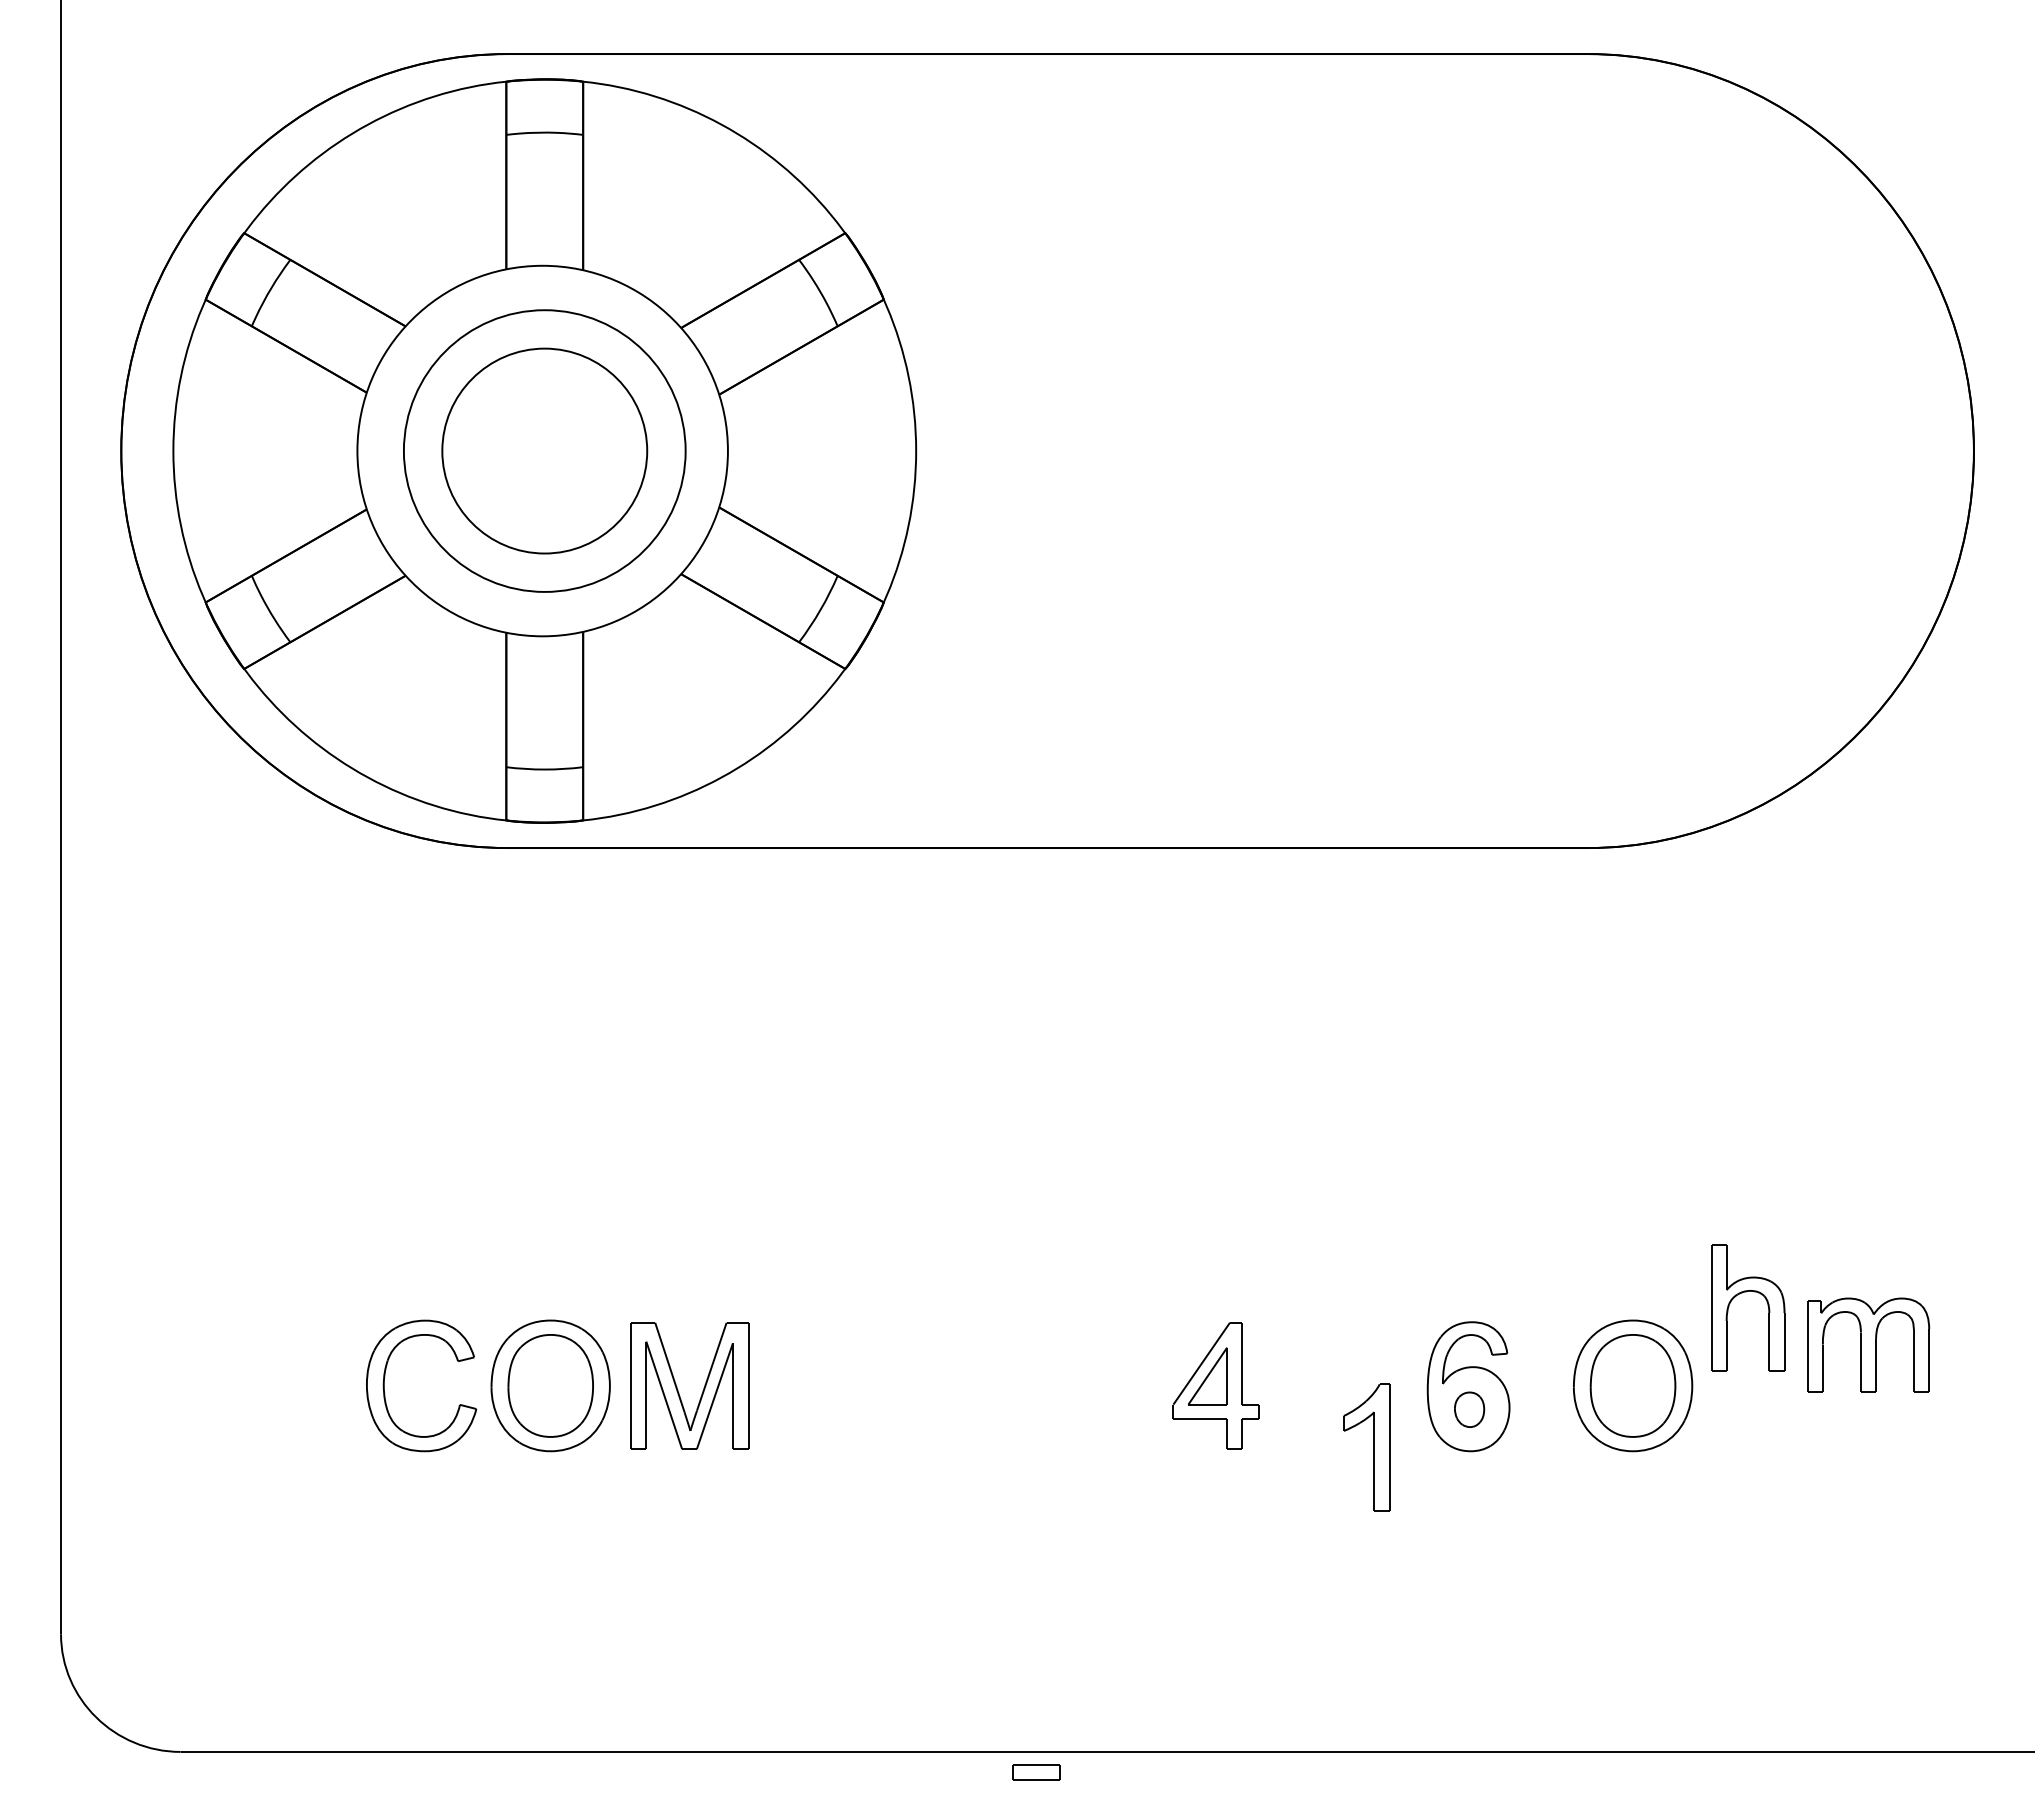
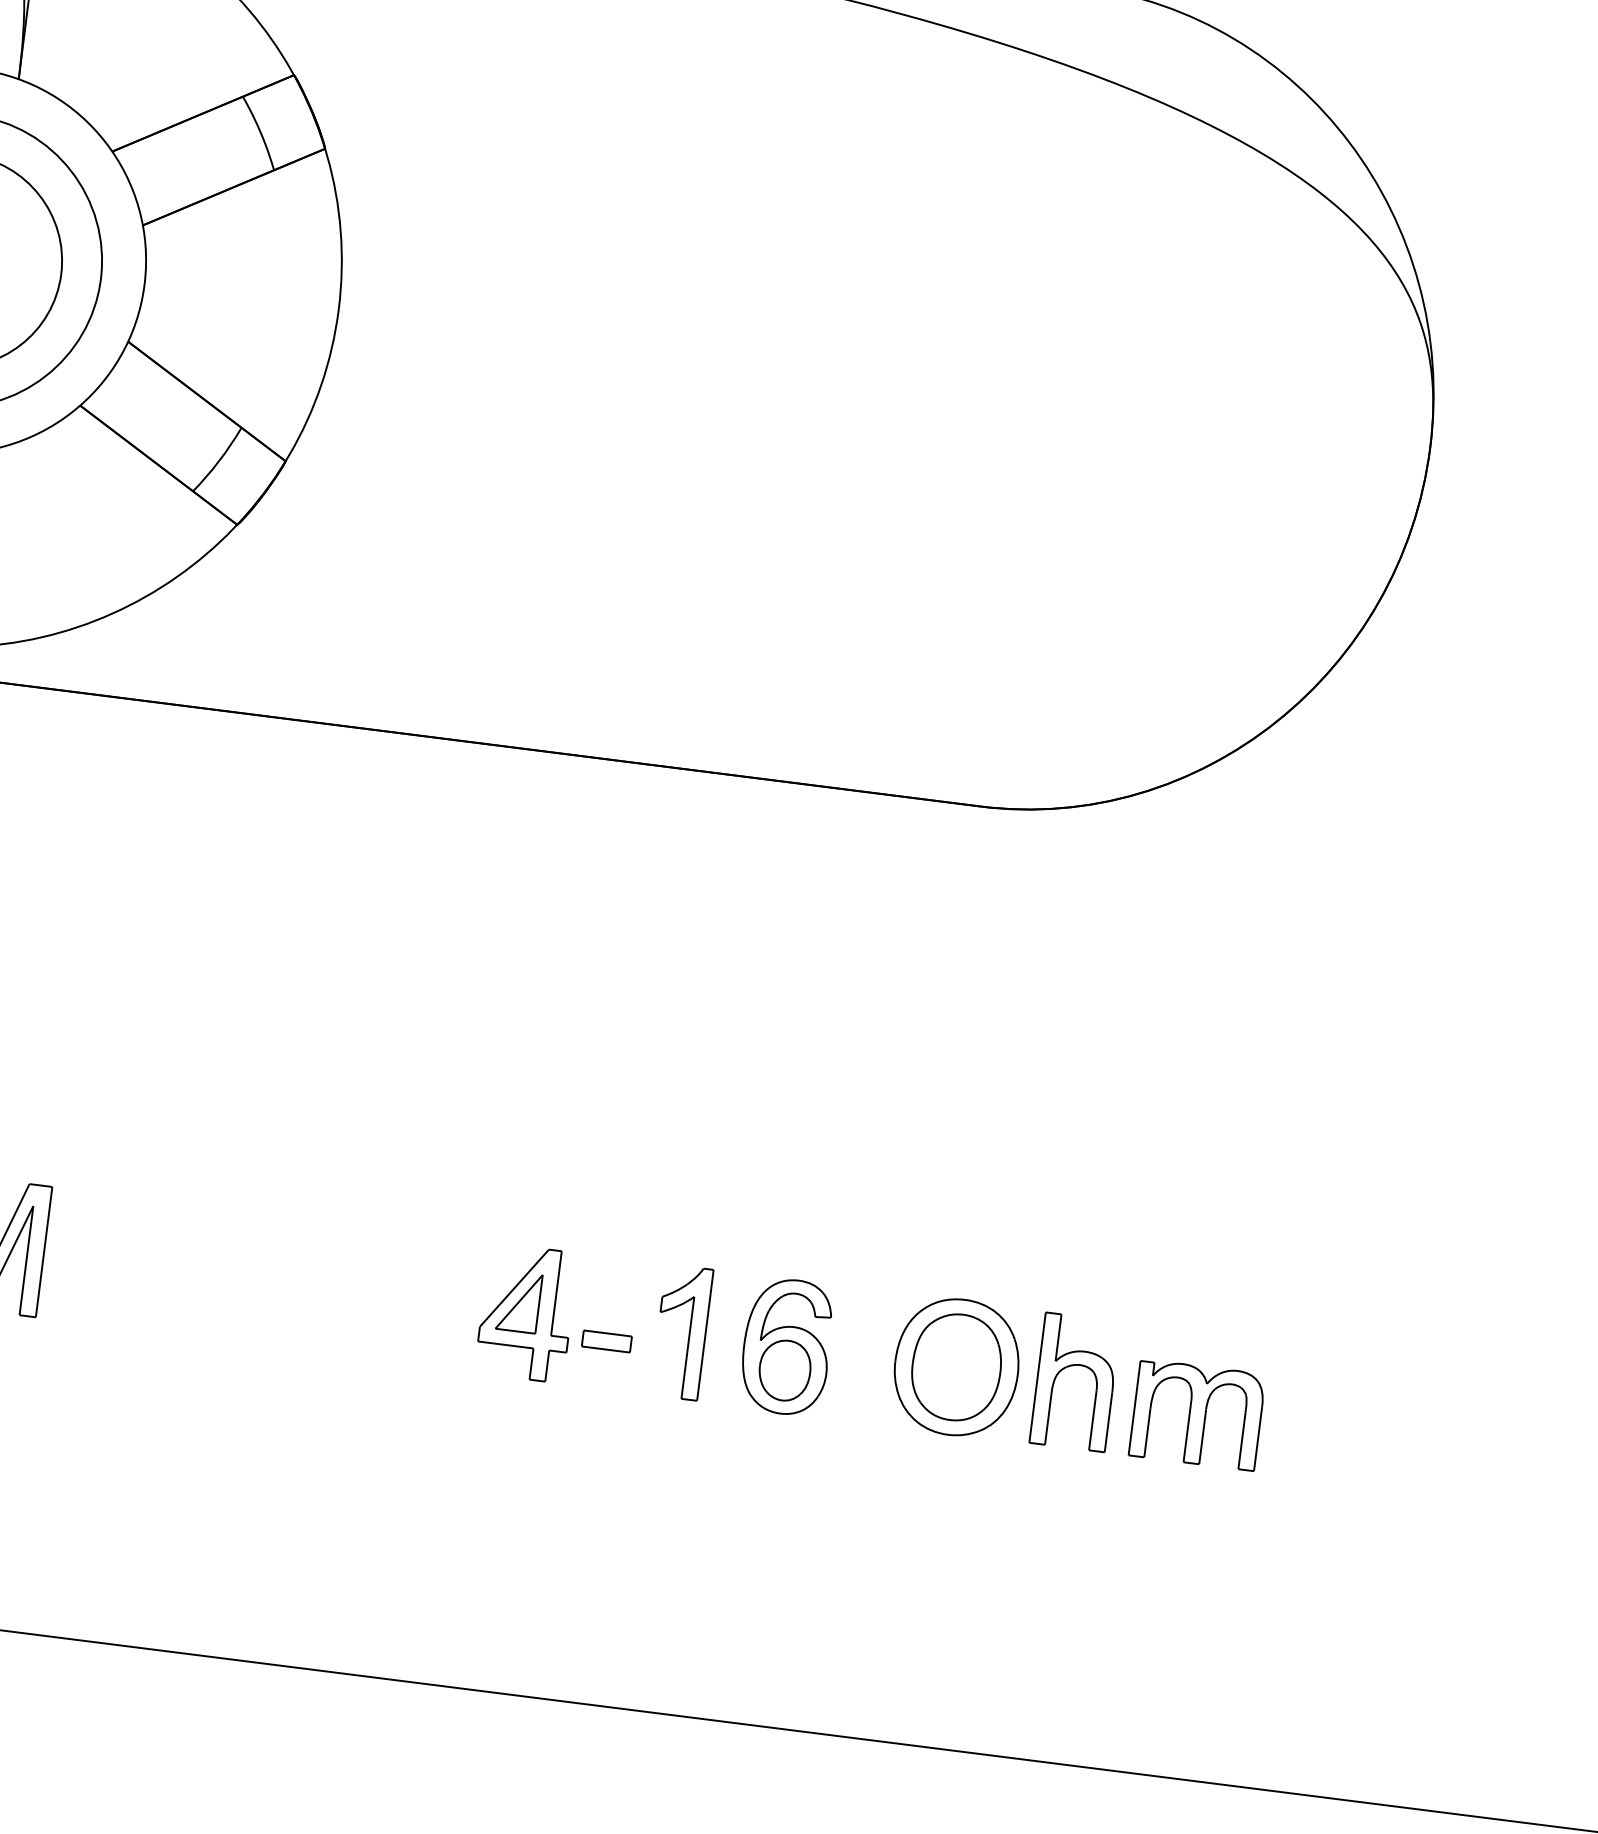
part: (1746, 1292) -> (1075, 1366), moved
part: (1868, 1344) -> (1197, 1414), moved
part: (1469, 1409) -> (784, 1370), size x1.67
part: (1373, 1447) -> (688, 1333), moved
part: (1036, 1772) -> (607, 1341), moved

